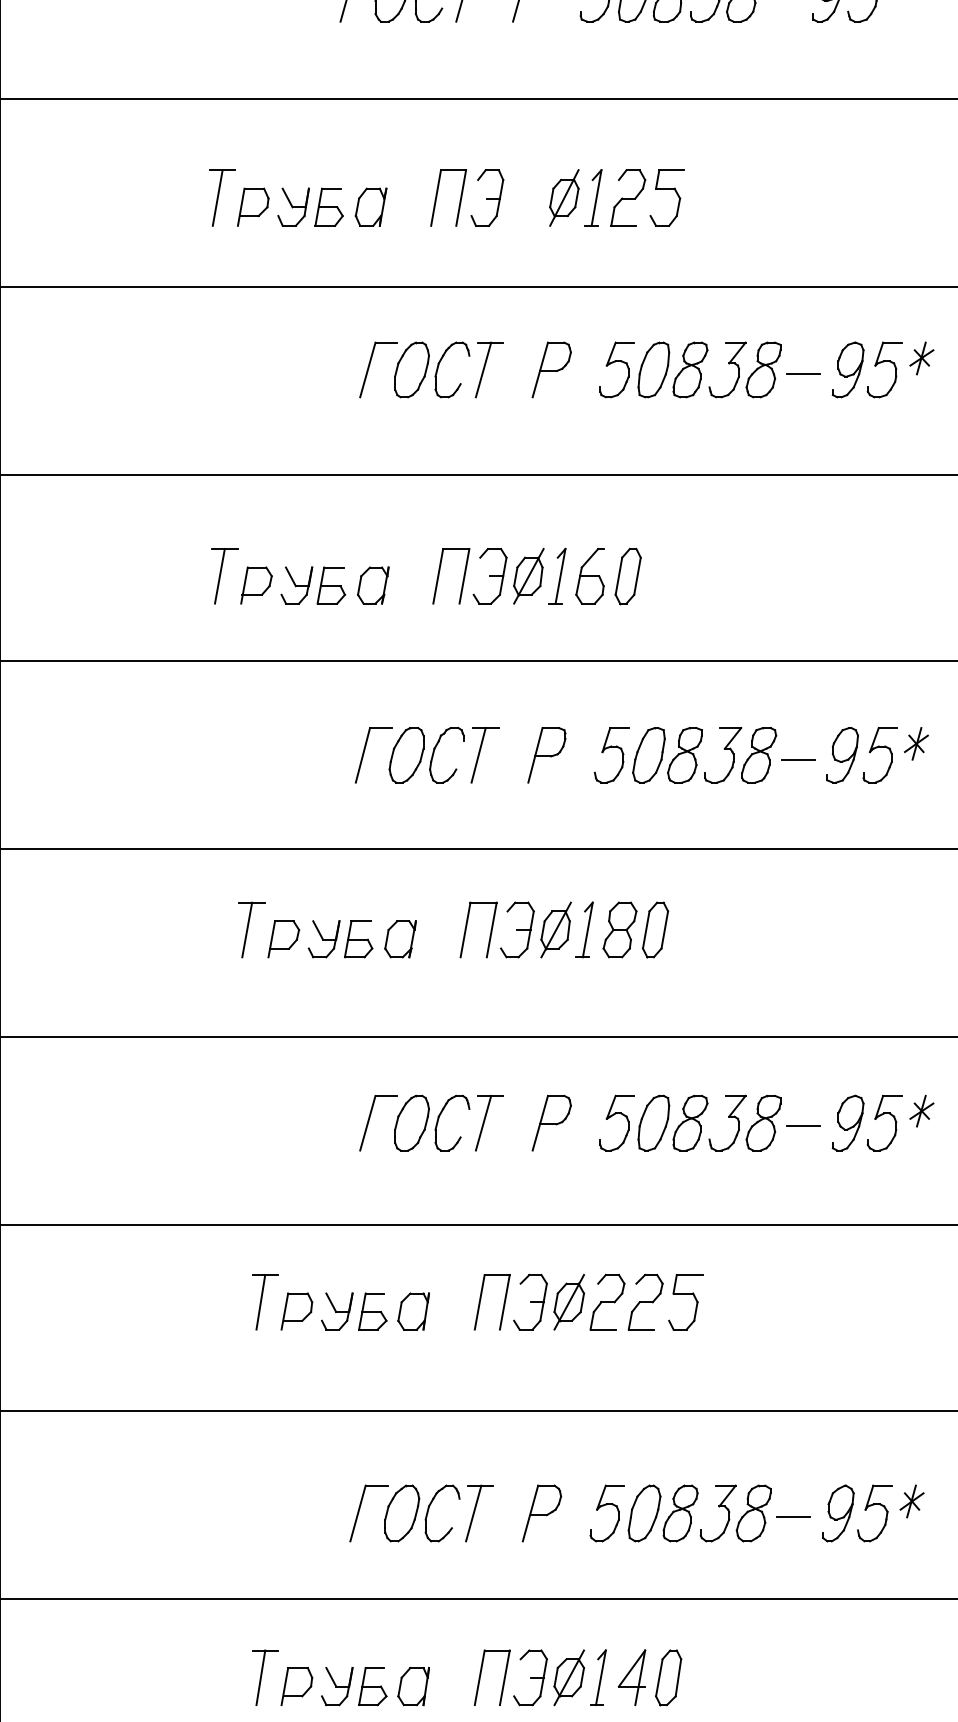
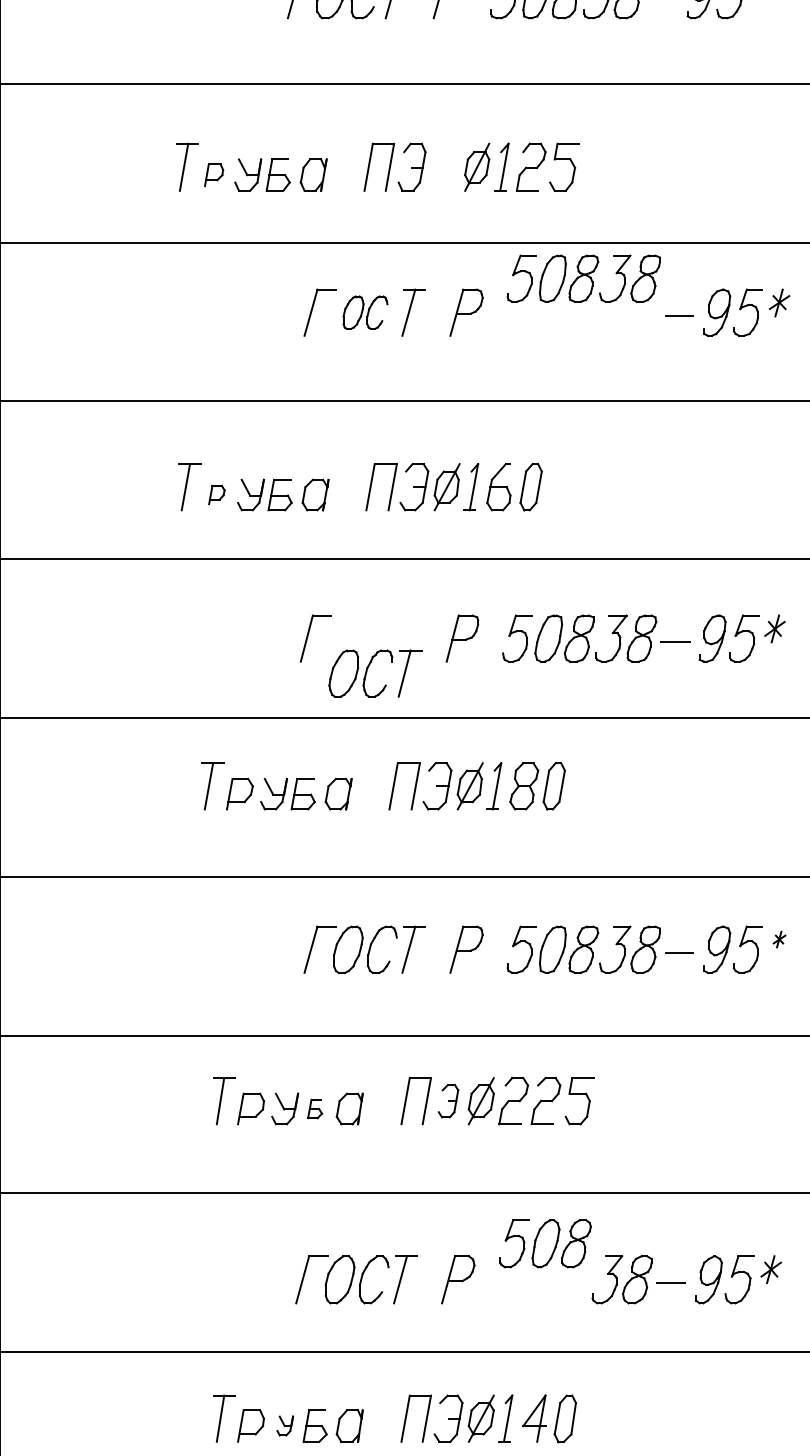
part: (252, 206) -> (213, 174), size x0.7
part: (432, 369) -> (365, 312), size x0.7
part: (690, 369) -> (583, 278), moved
part: (256, 584) -> (216, 494), size x0.6
part: (434, 753) -> (367, 672), moved
part: (921, 1111) -> (779, 939), size x0.6
part: (530, 1302) -> (448, 1101), size x0.7
part: (371, 1310) -> (314, 1108), size x0.6
part: (643, 1513) -> (545, 1243), moved
part: (337, 1685) -> (285, 1425), size x0.6

